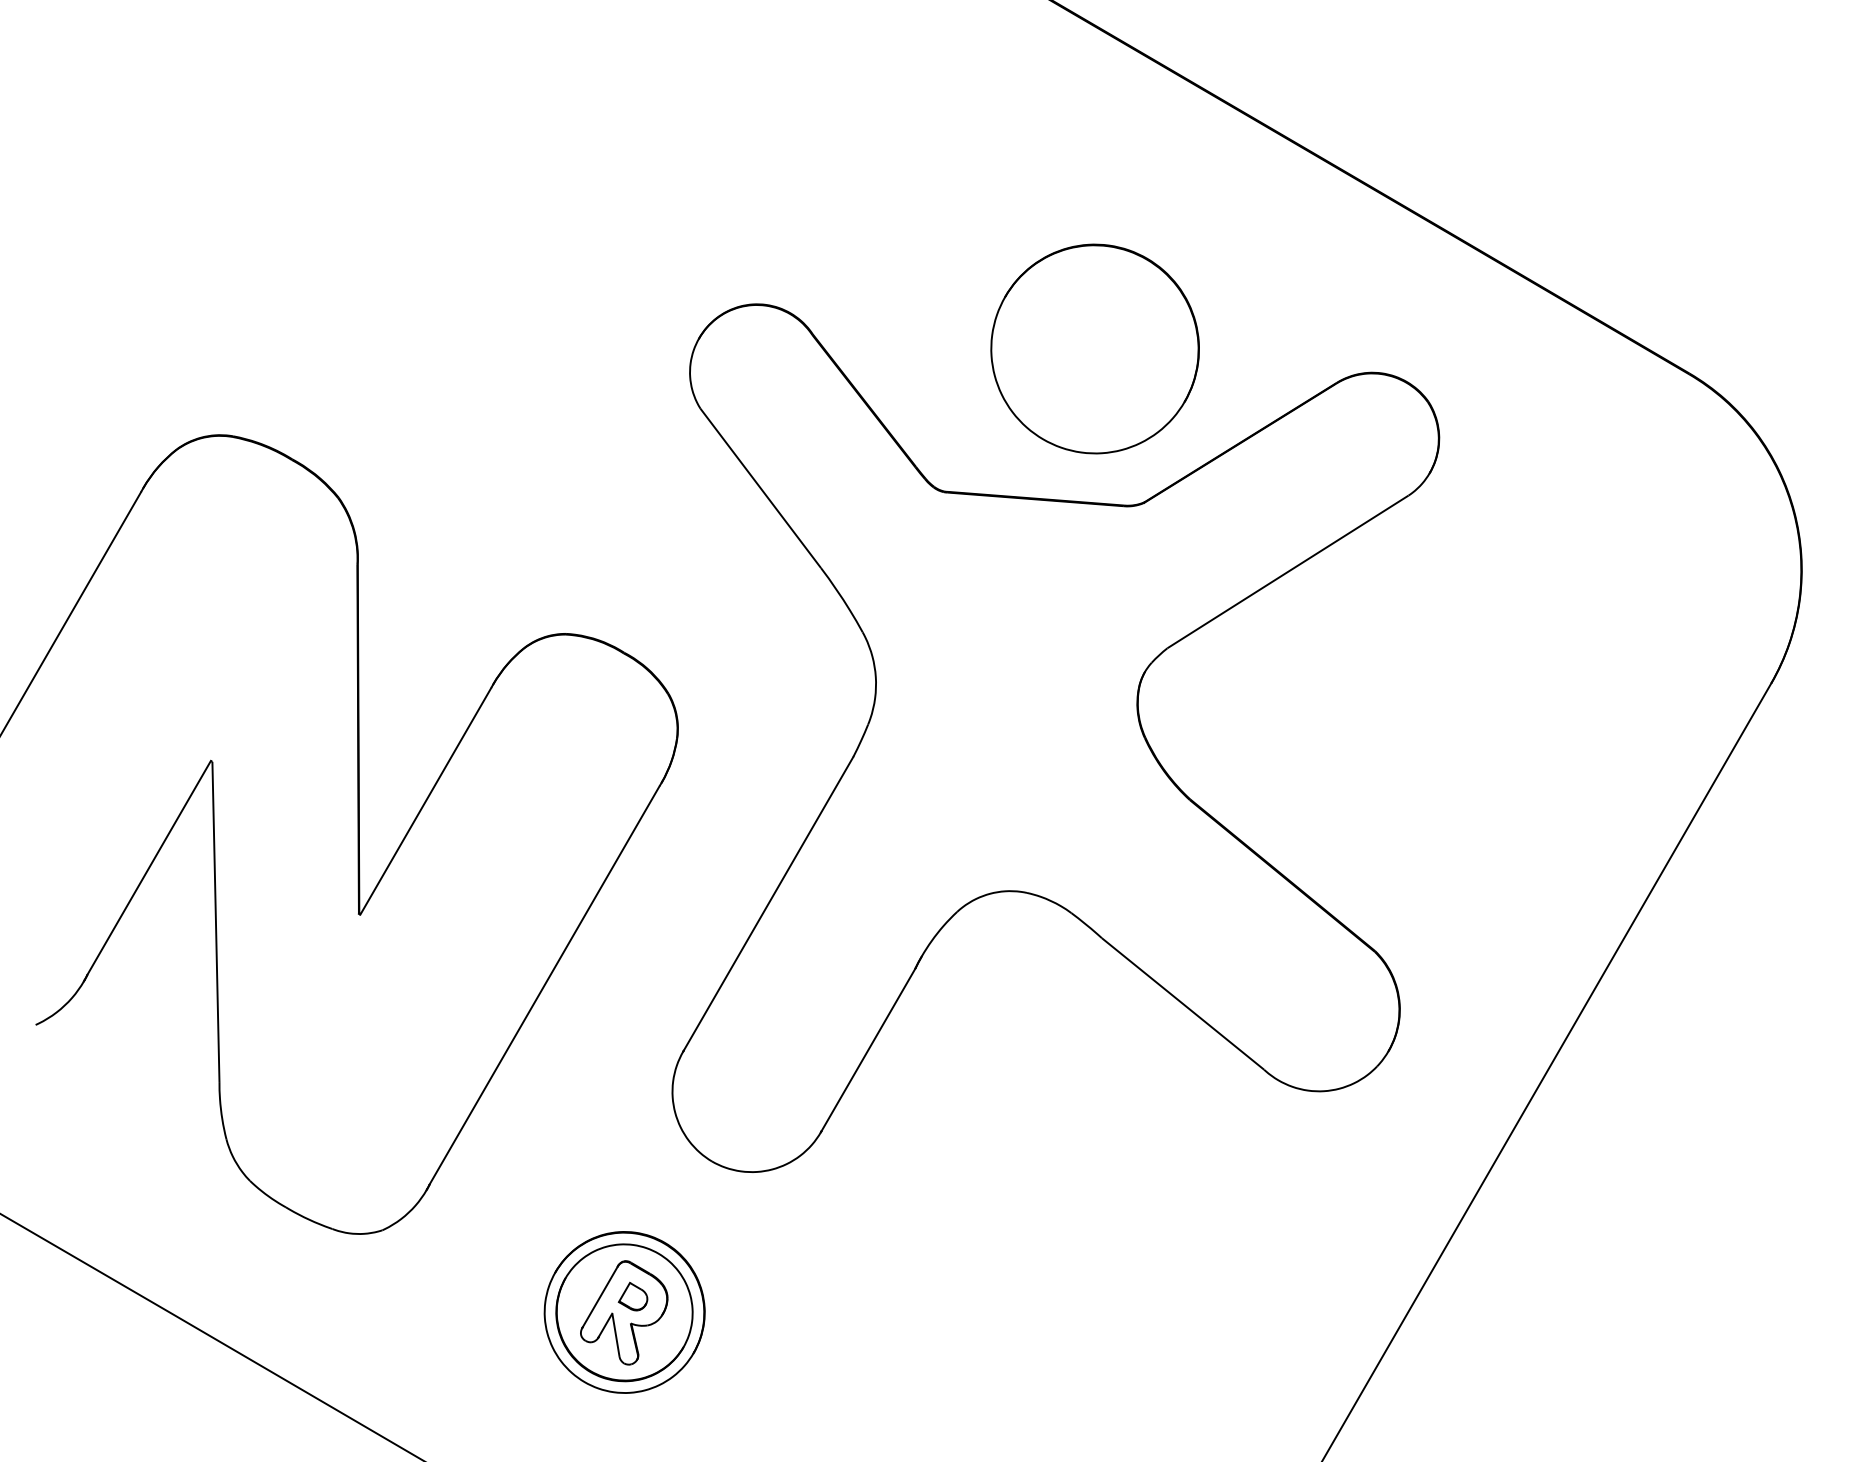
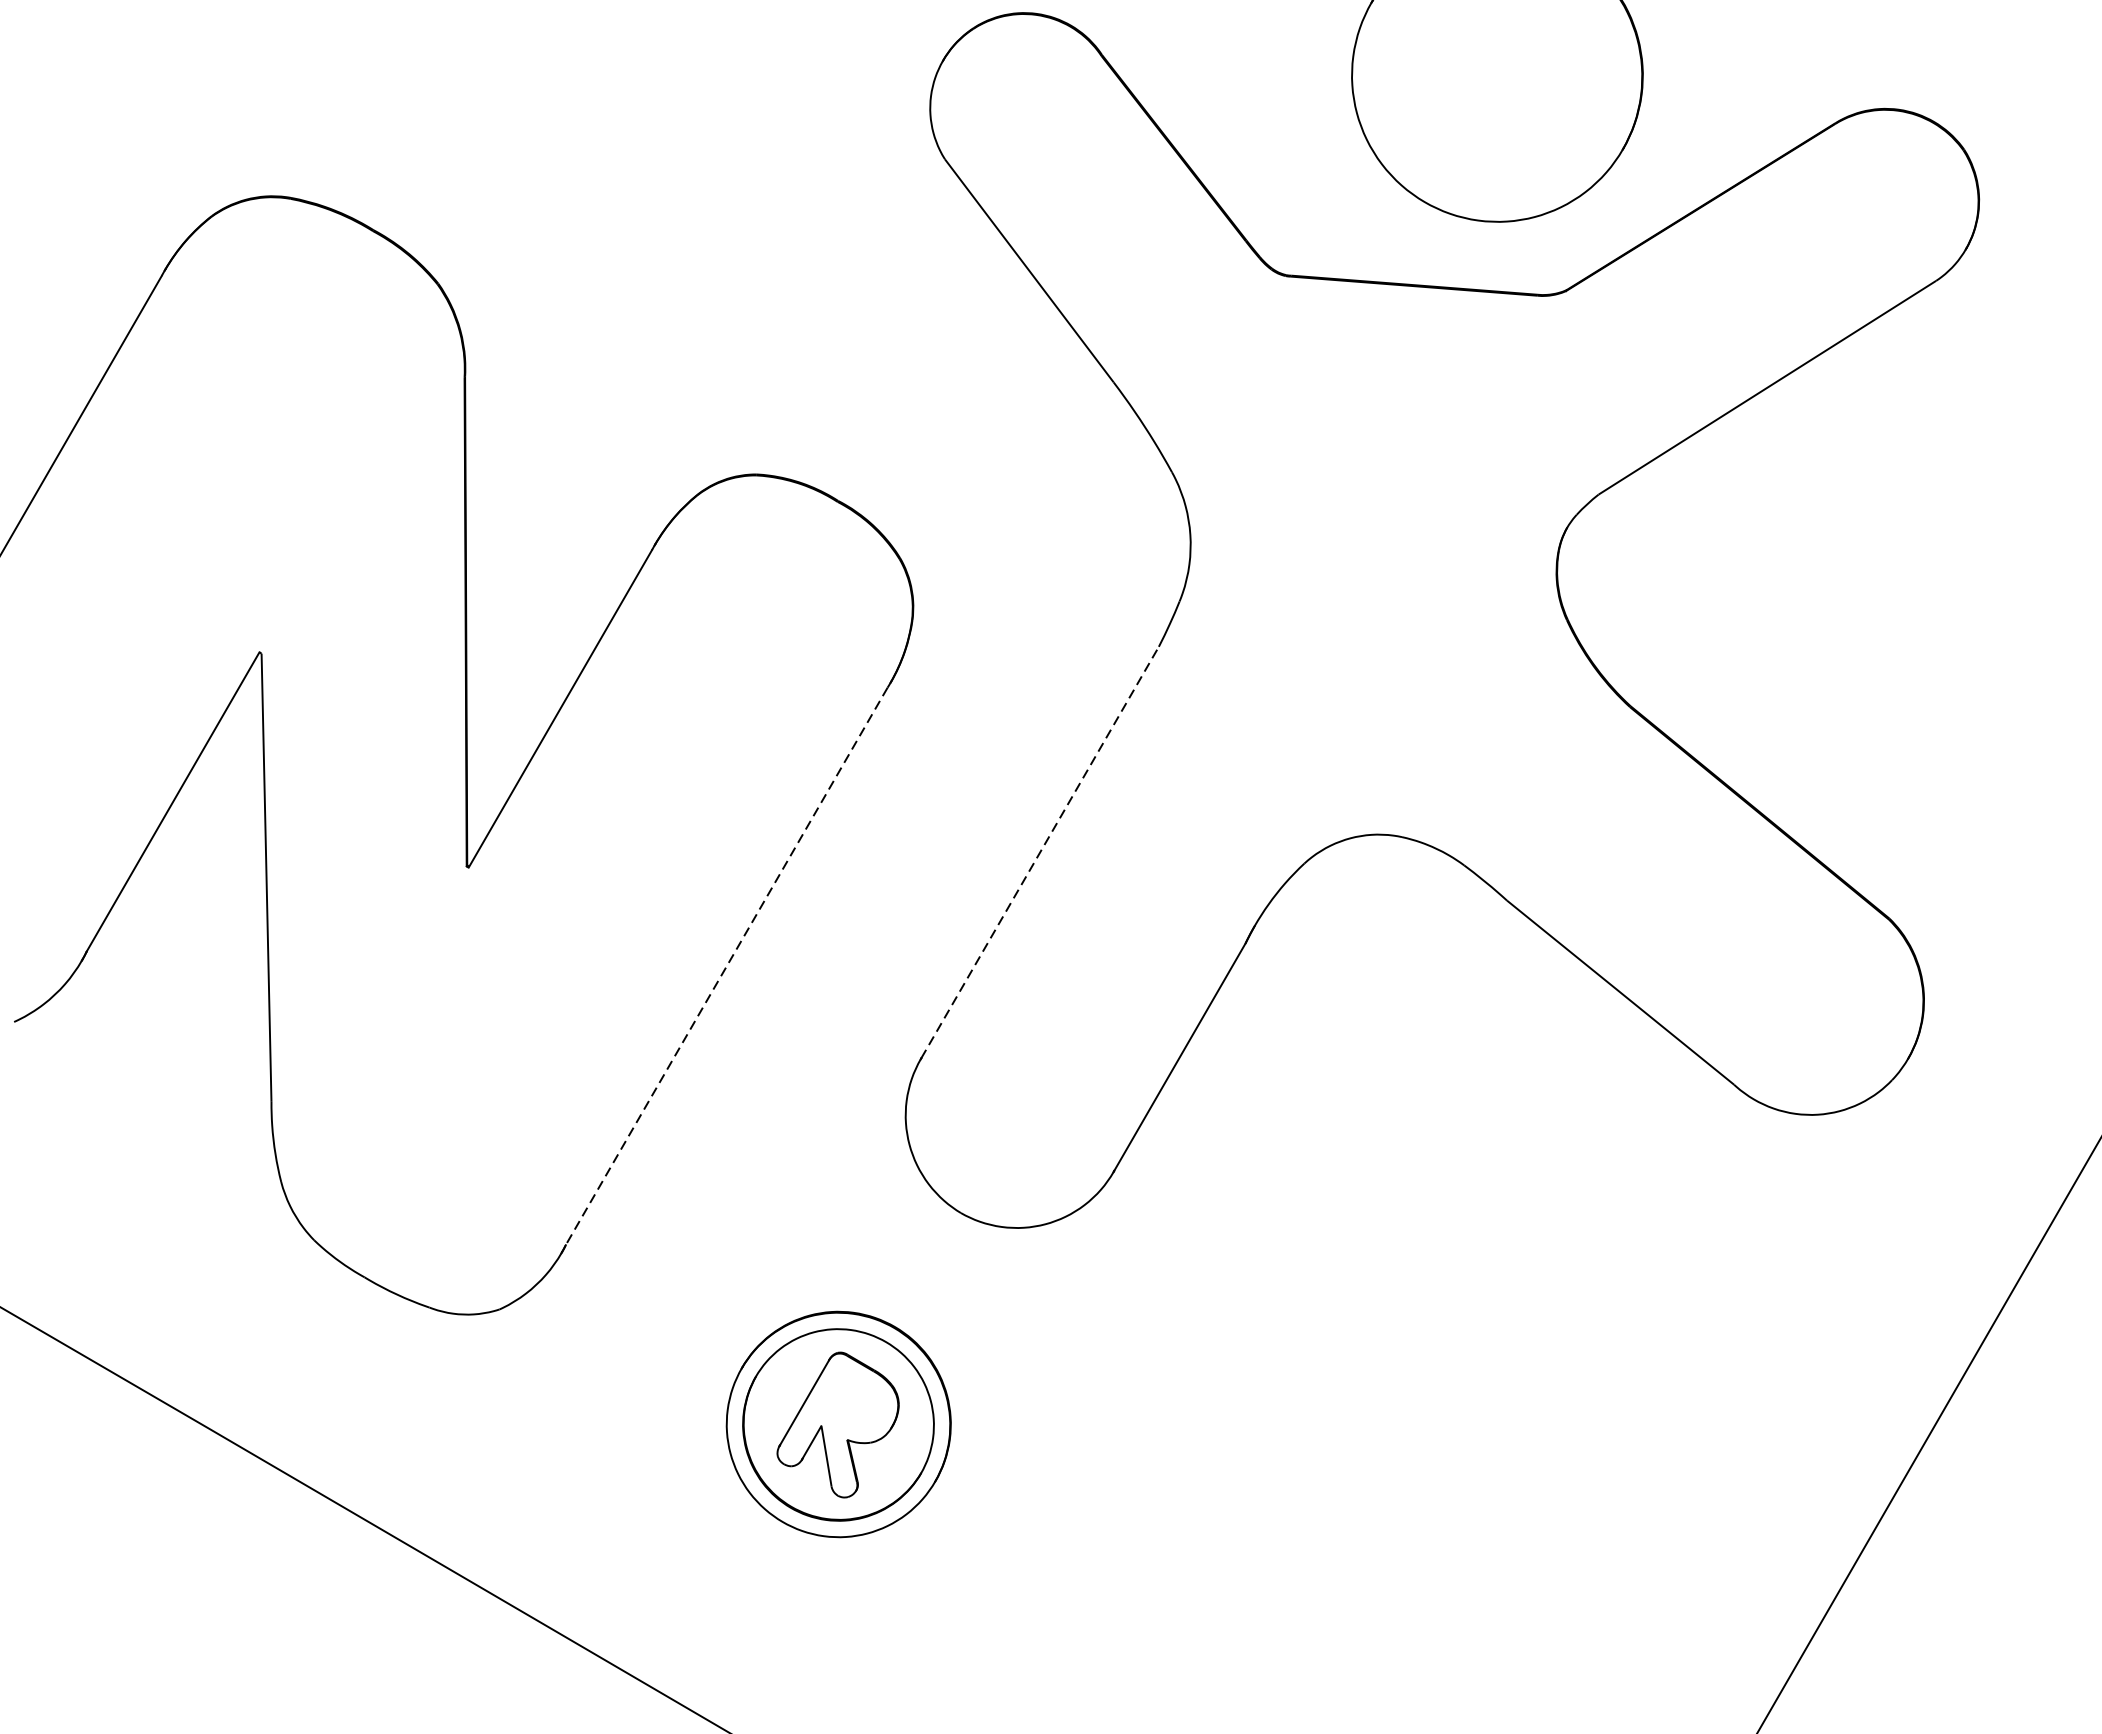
line: (768, 903) -> (1040, 851), solid -> dashed
line: (544, 985) -> (726, 966), solid -> dashed
part: (632, 1296) -> (849, 1402), removed

